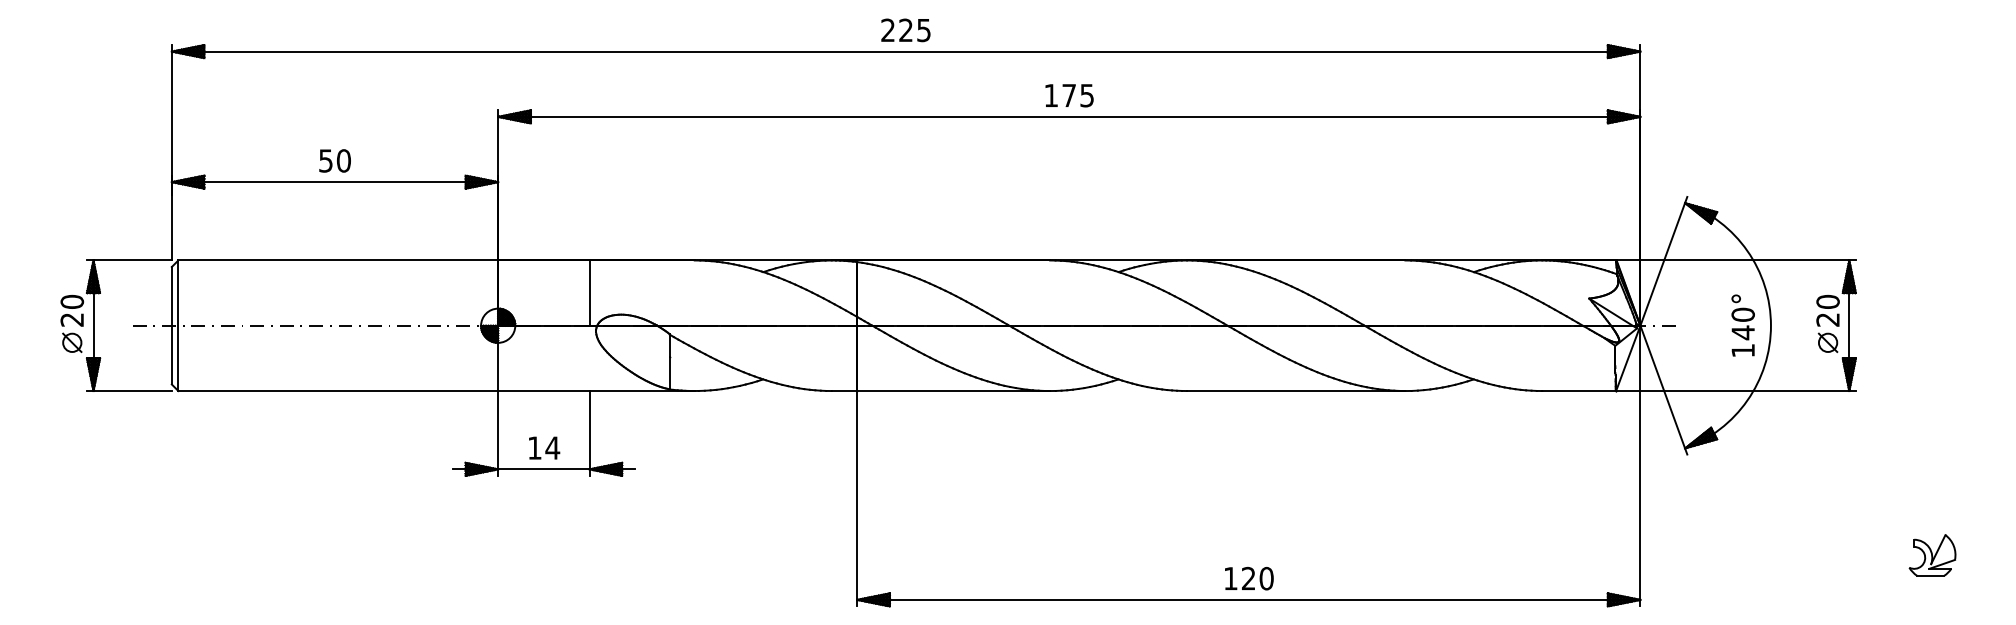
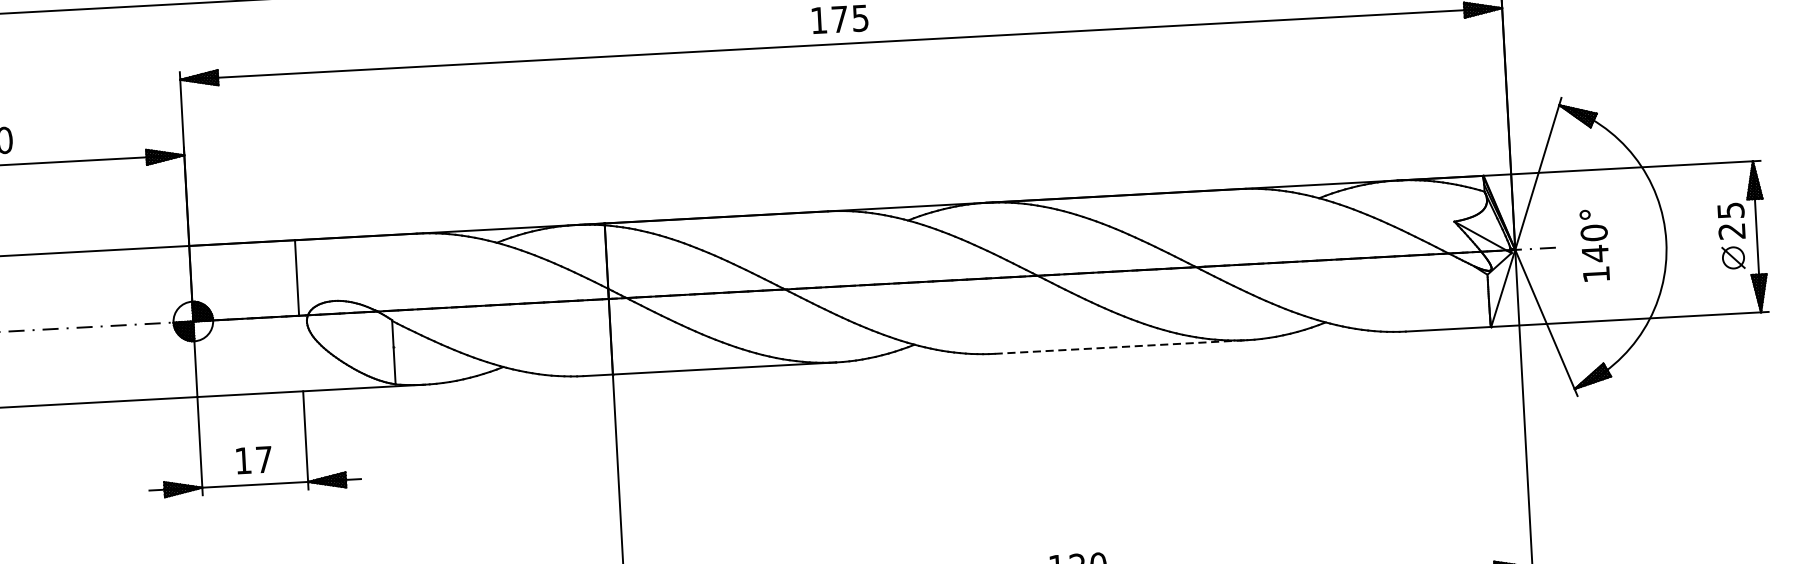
text: (1827, 301) -> (1730, 210), 20 -> 25
text: (1742, 325) -> (1594, 245), moved
line: (1296, 391) -> (1121, 347), solid -> dashed
text: (552, 447) -> (263, 458), 14 -> 17

